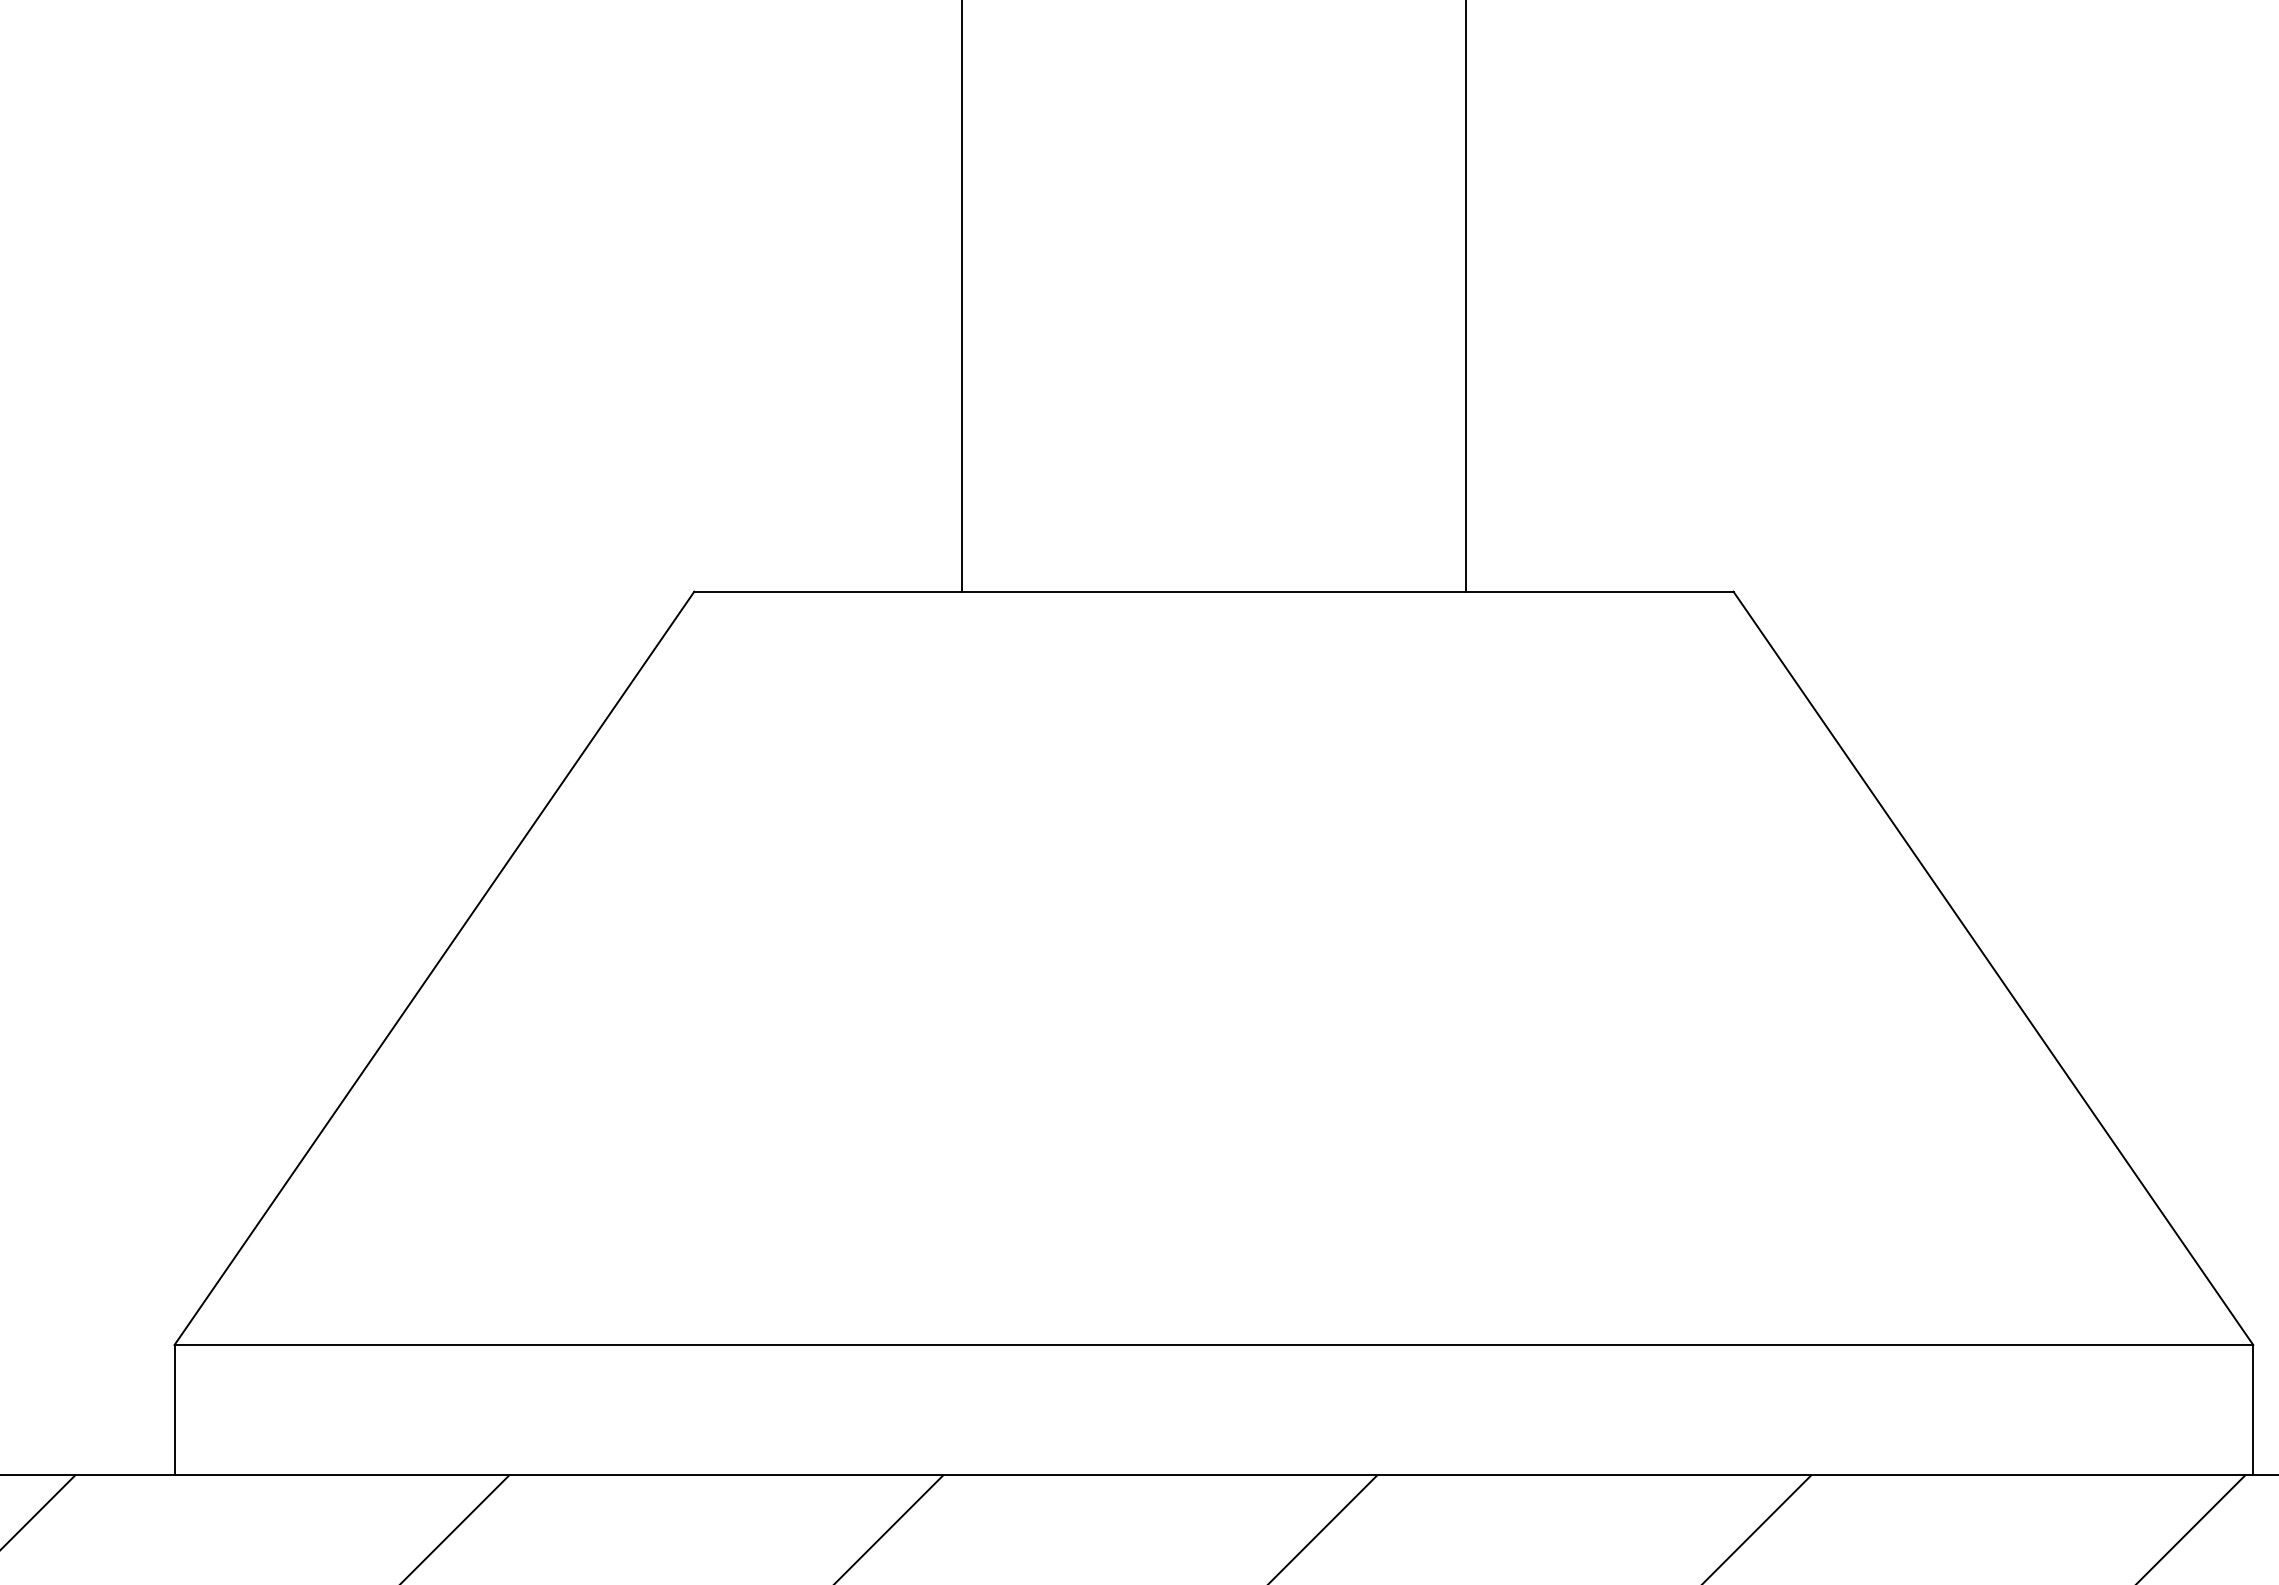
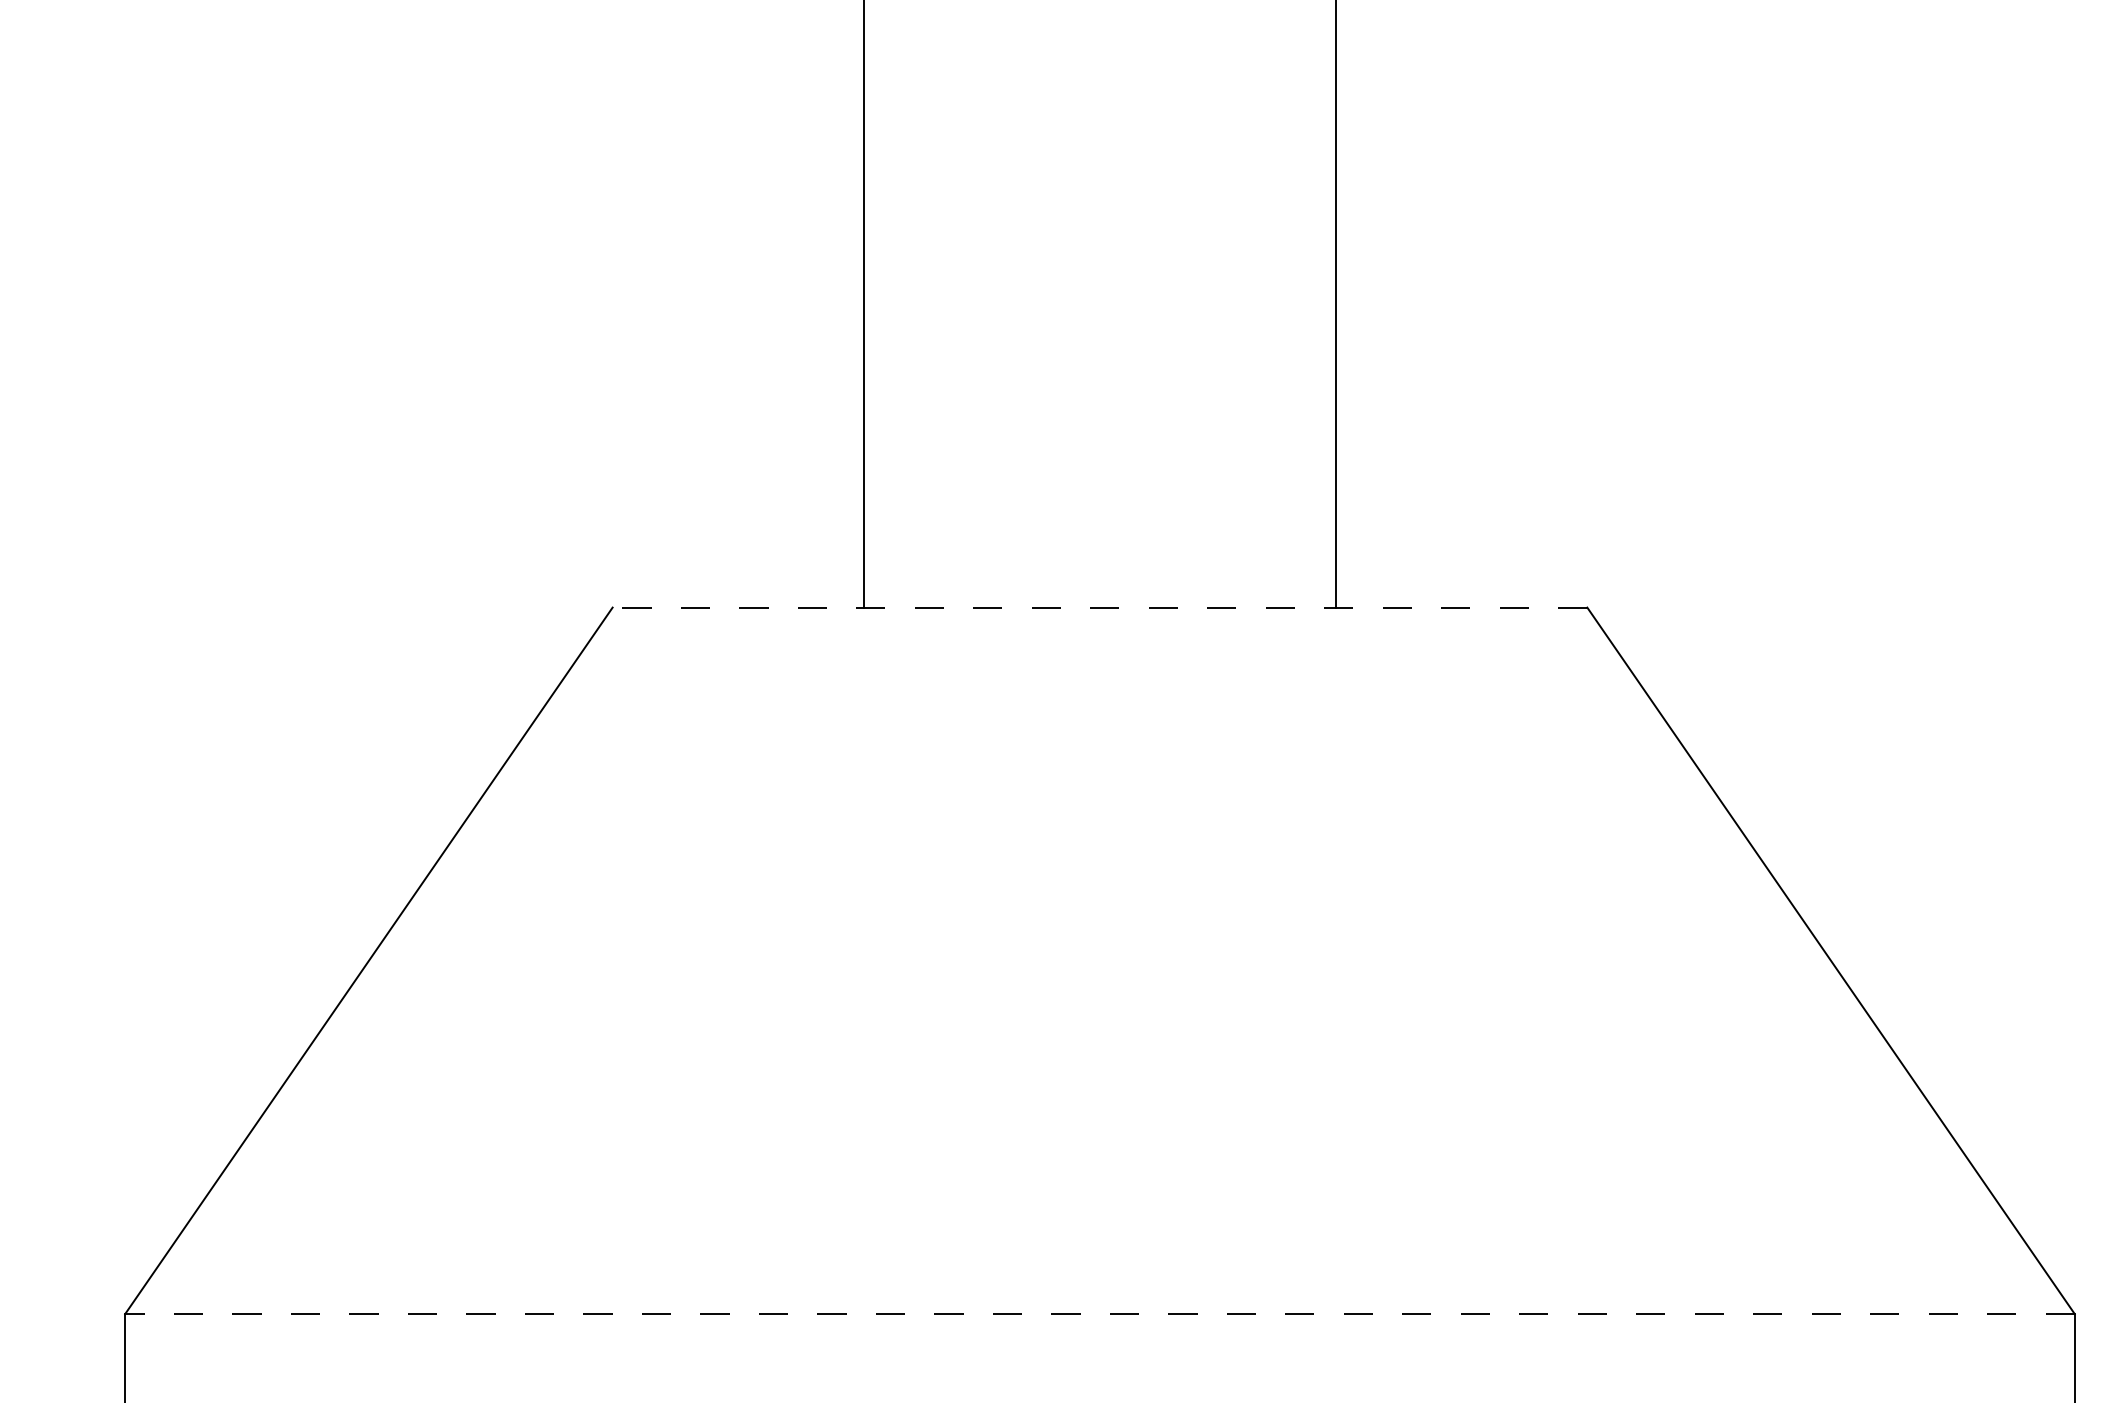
line: (1213, 591) -> (1099, 607), solid -> dashed
line: (1213, 1345) -> (1099, 1314), solid -> dashed

